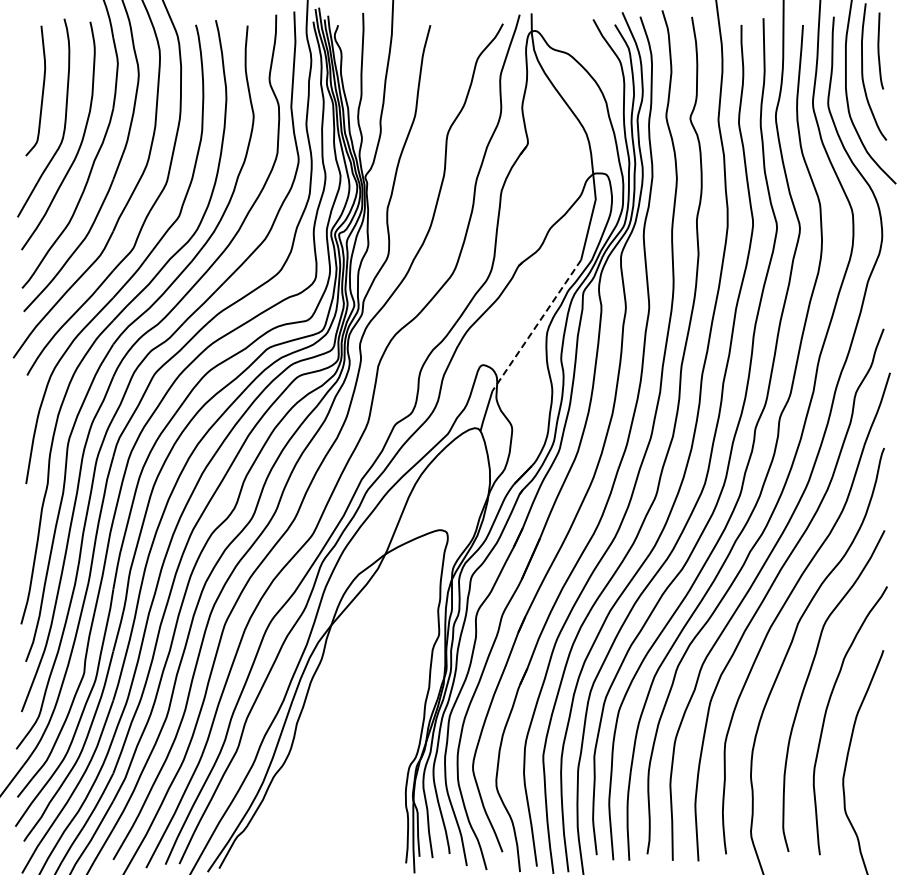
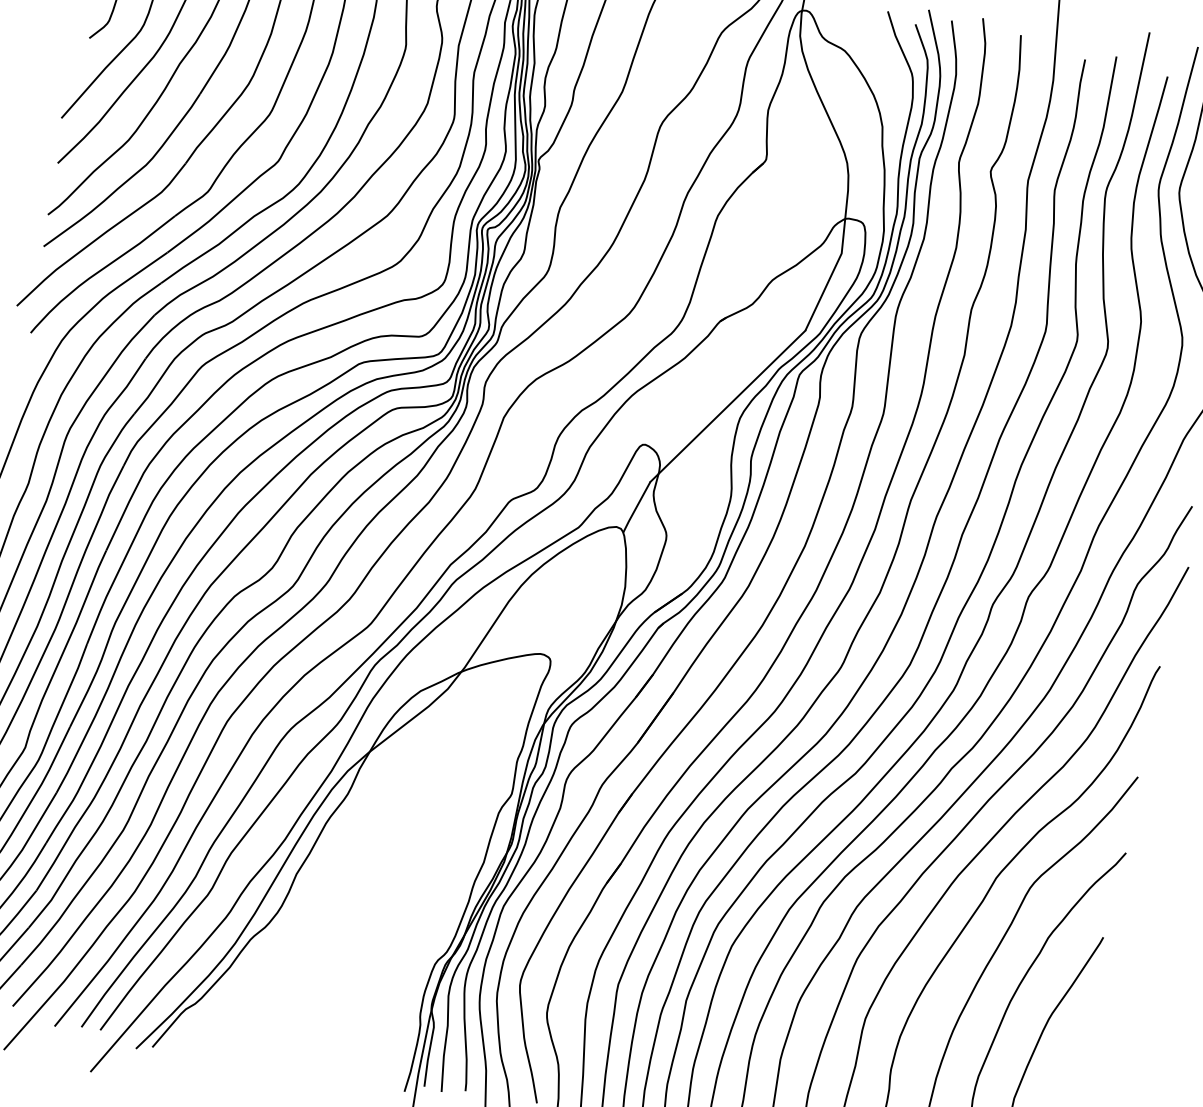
line: (536, 325) -> (727, 406), dashed -> solid

